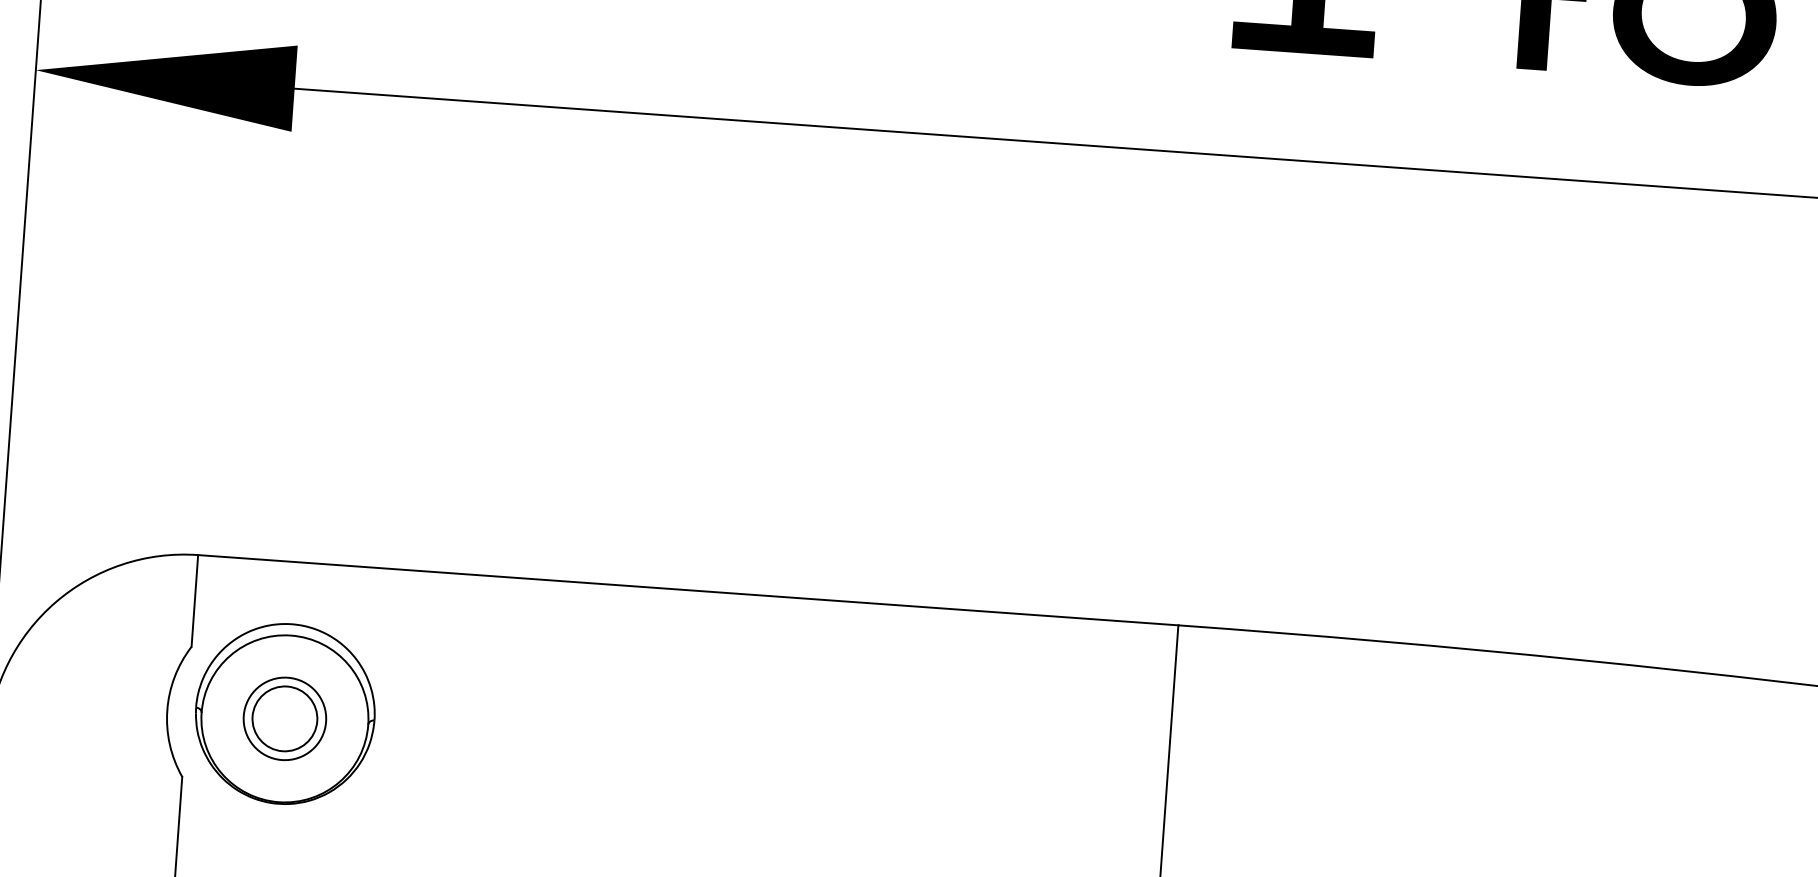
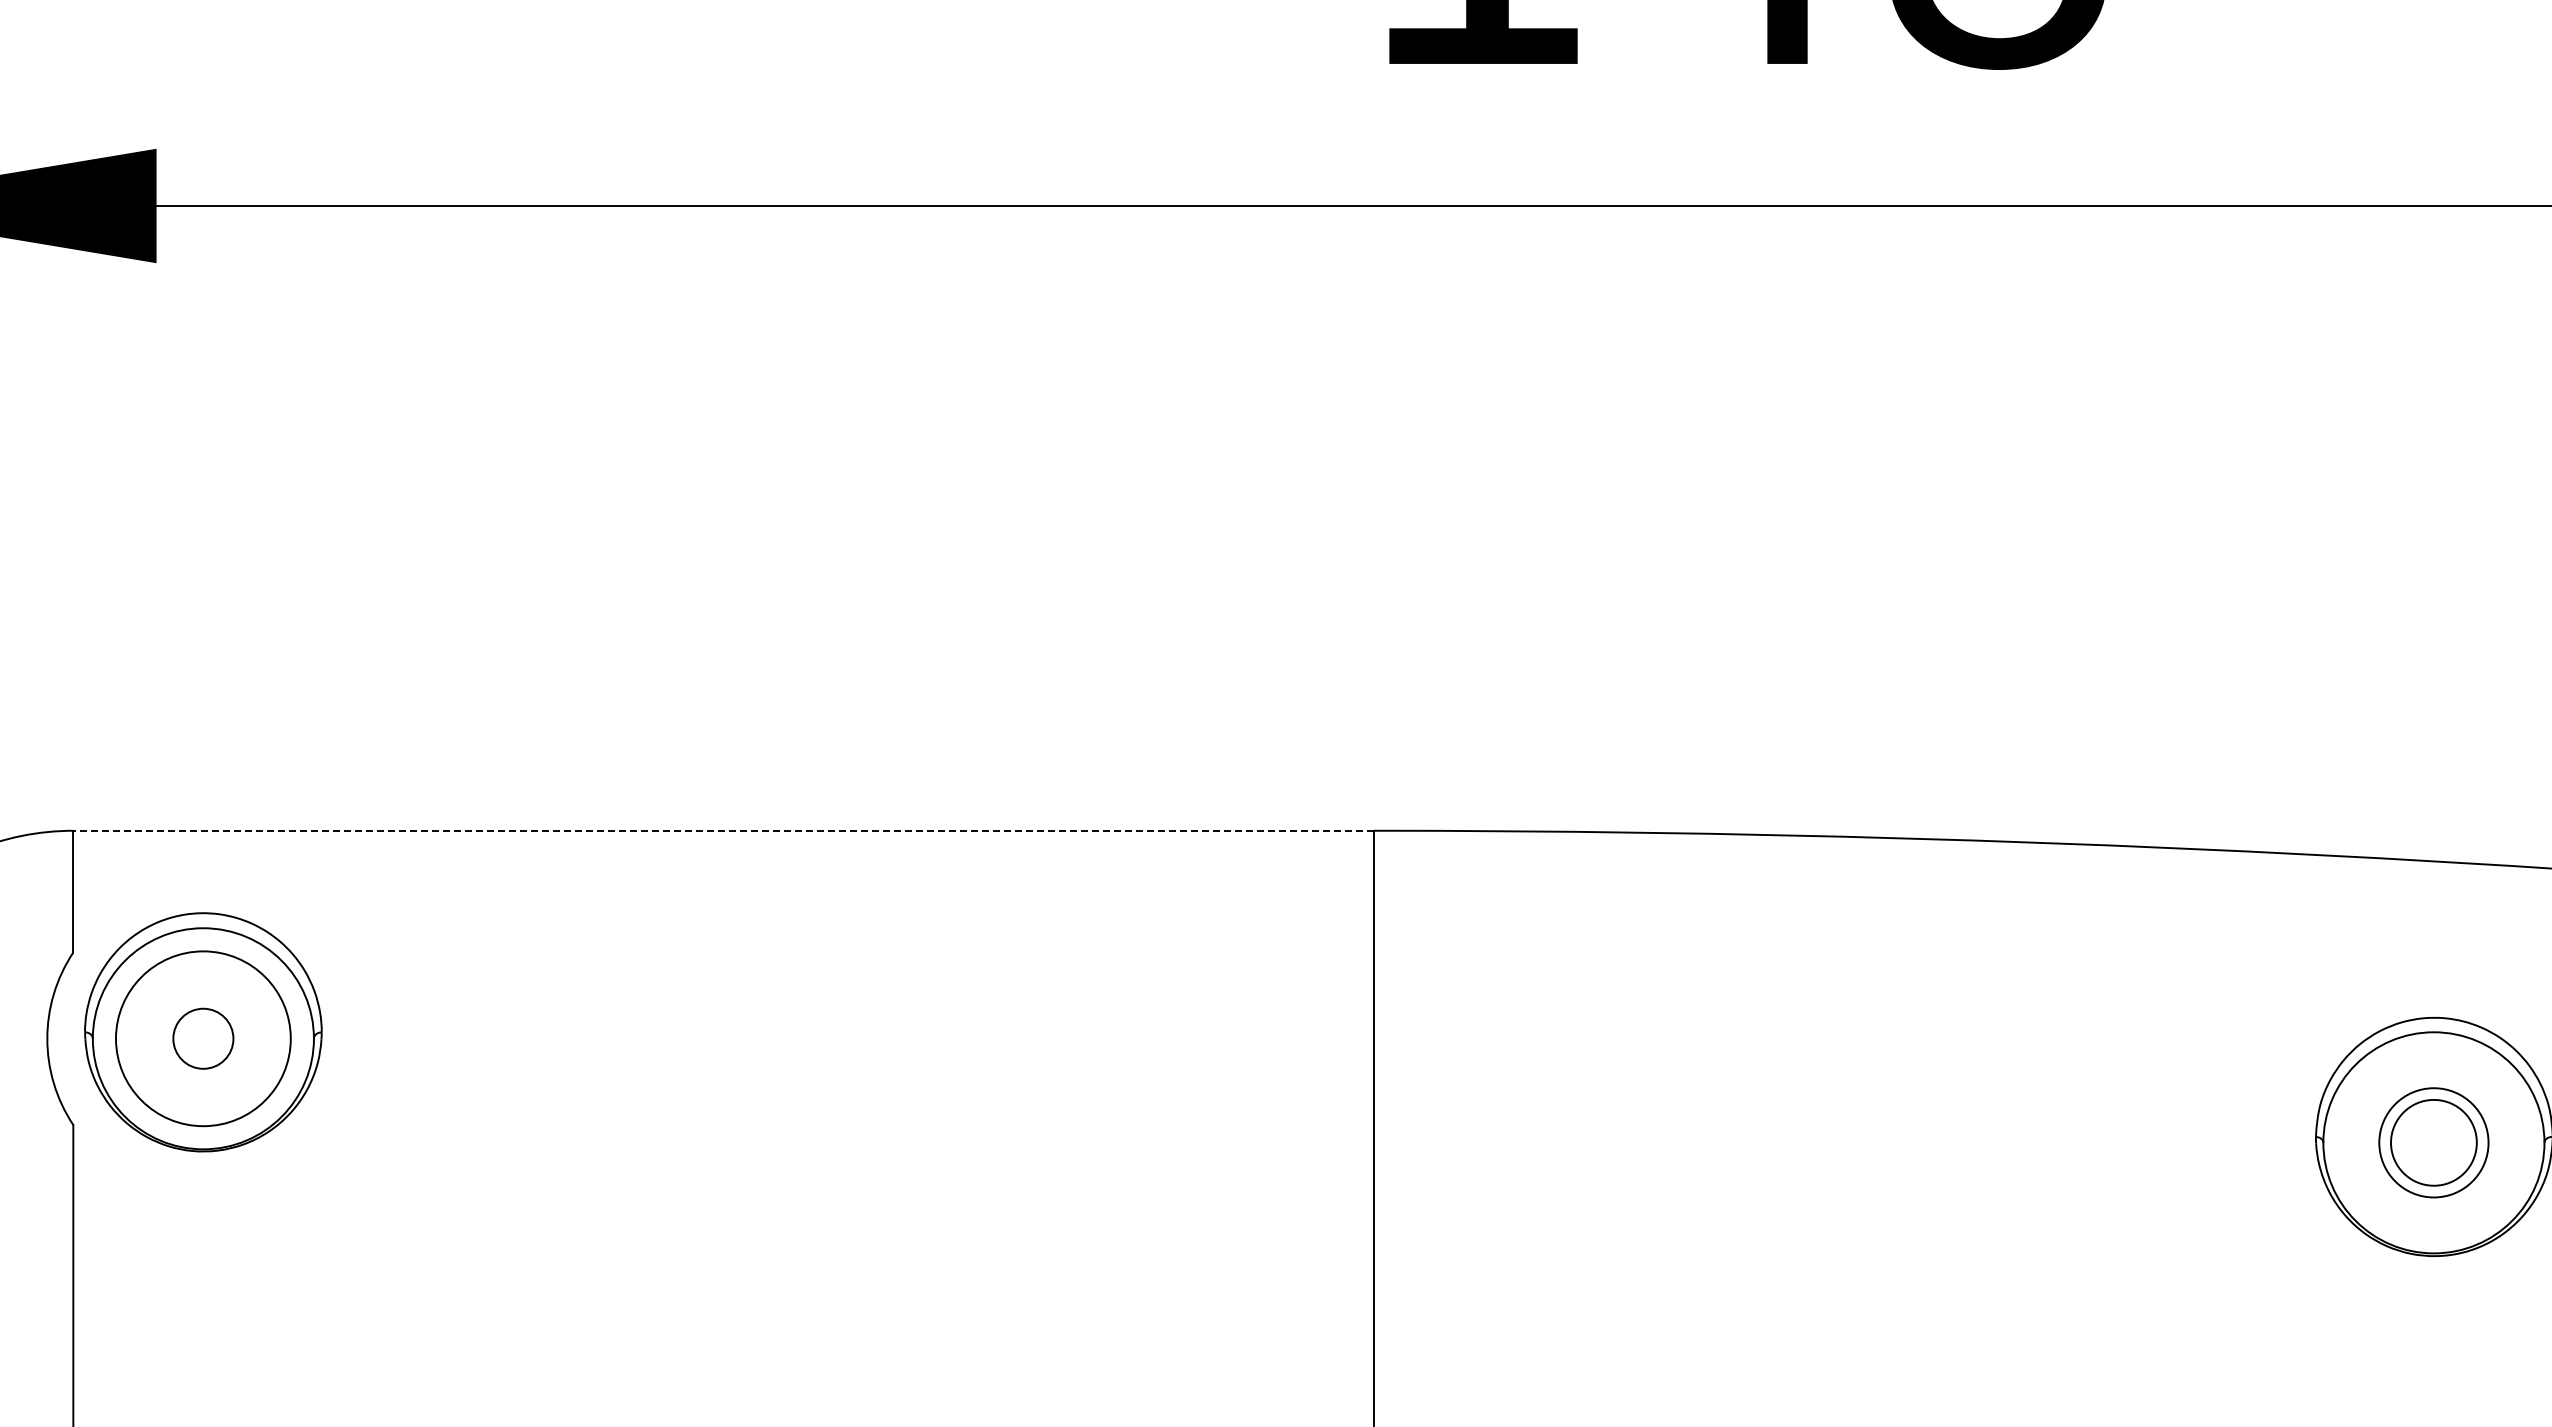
line: (688, 590) -> (723, 830), solid -> dashed
circle: (285, 718) -> (203, 1038), size x0.7
circle: (285, 718) -> (203, 1038), size x1.6

